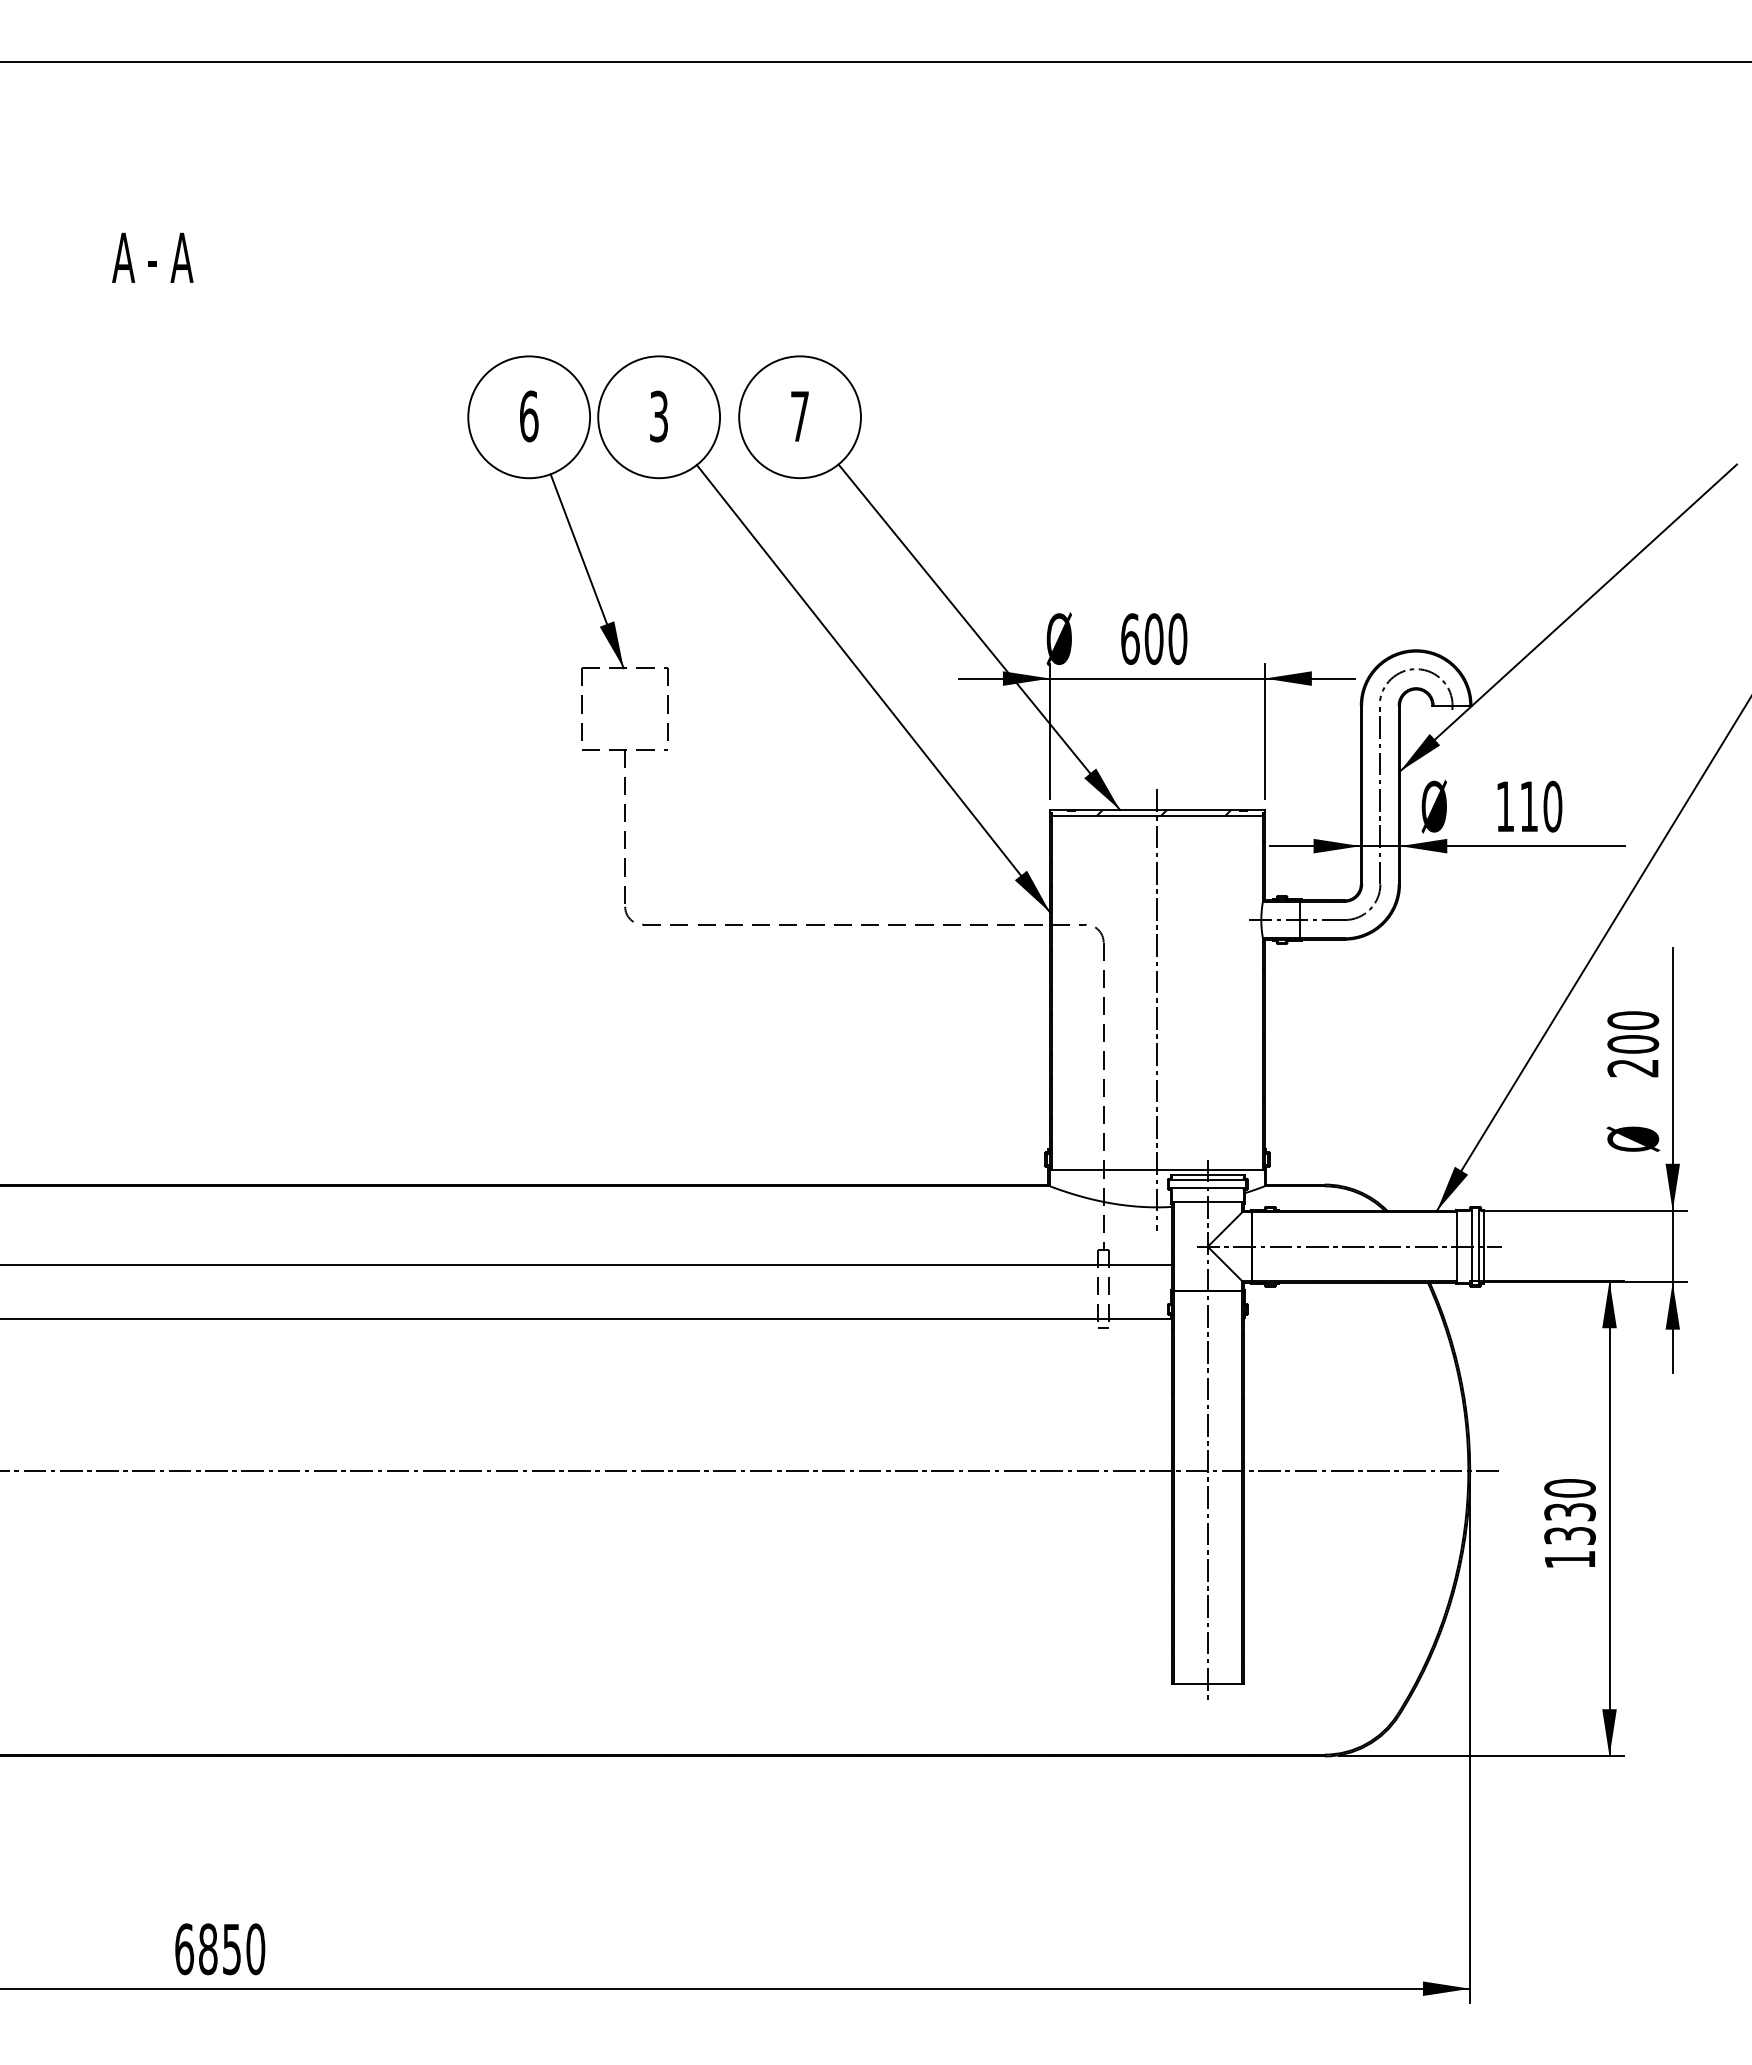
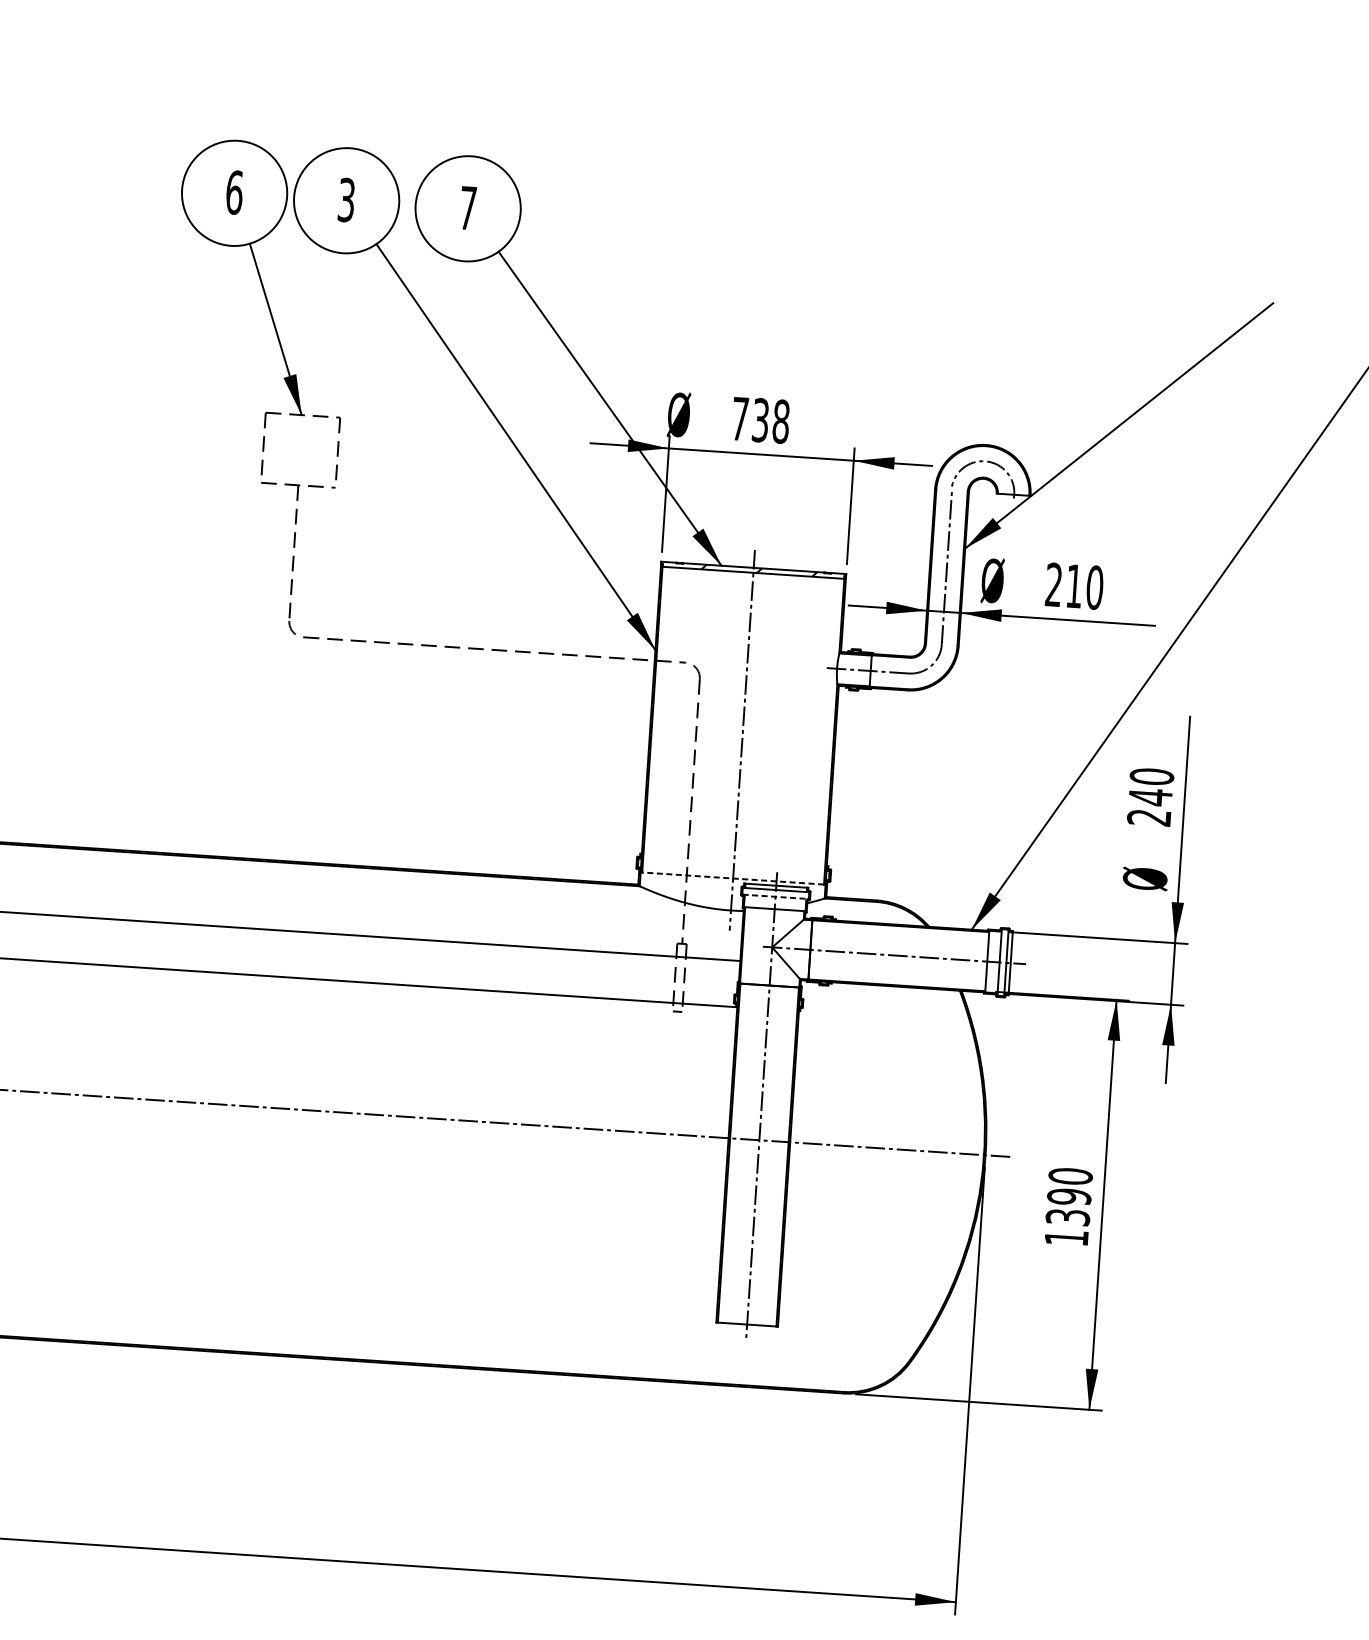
text: (1154, 639) -> (761, 420), 600 -> 738
text: (1504, 805) -> (1053, 583), 110 -> 210
text: (1633, 1044) -> (1150, 797), 200 -> 240
line: (1156, 1170) -> (732, 878), solid -> dashed
line: (1208, 1188) -> (776, 897), solid -> dashed
text: (1569, 1512) -> (1068, 1197), 1330 -> 1390

